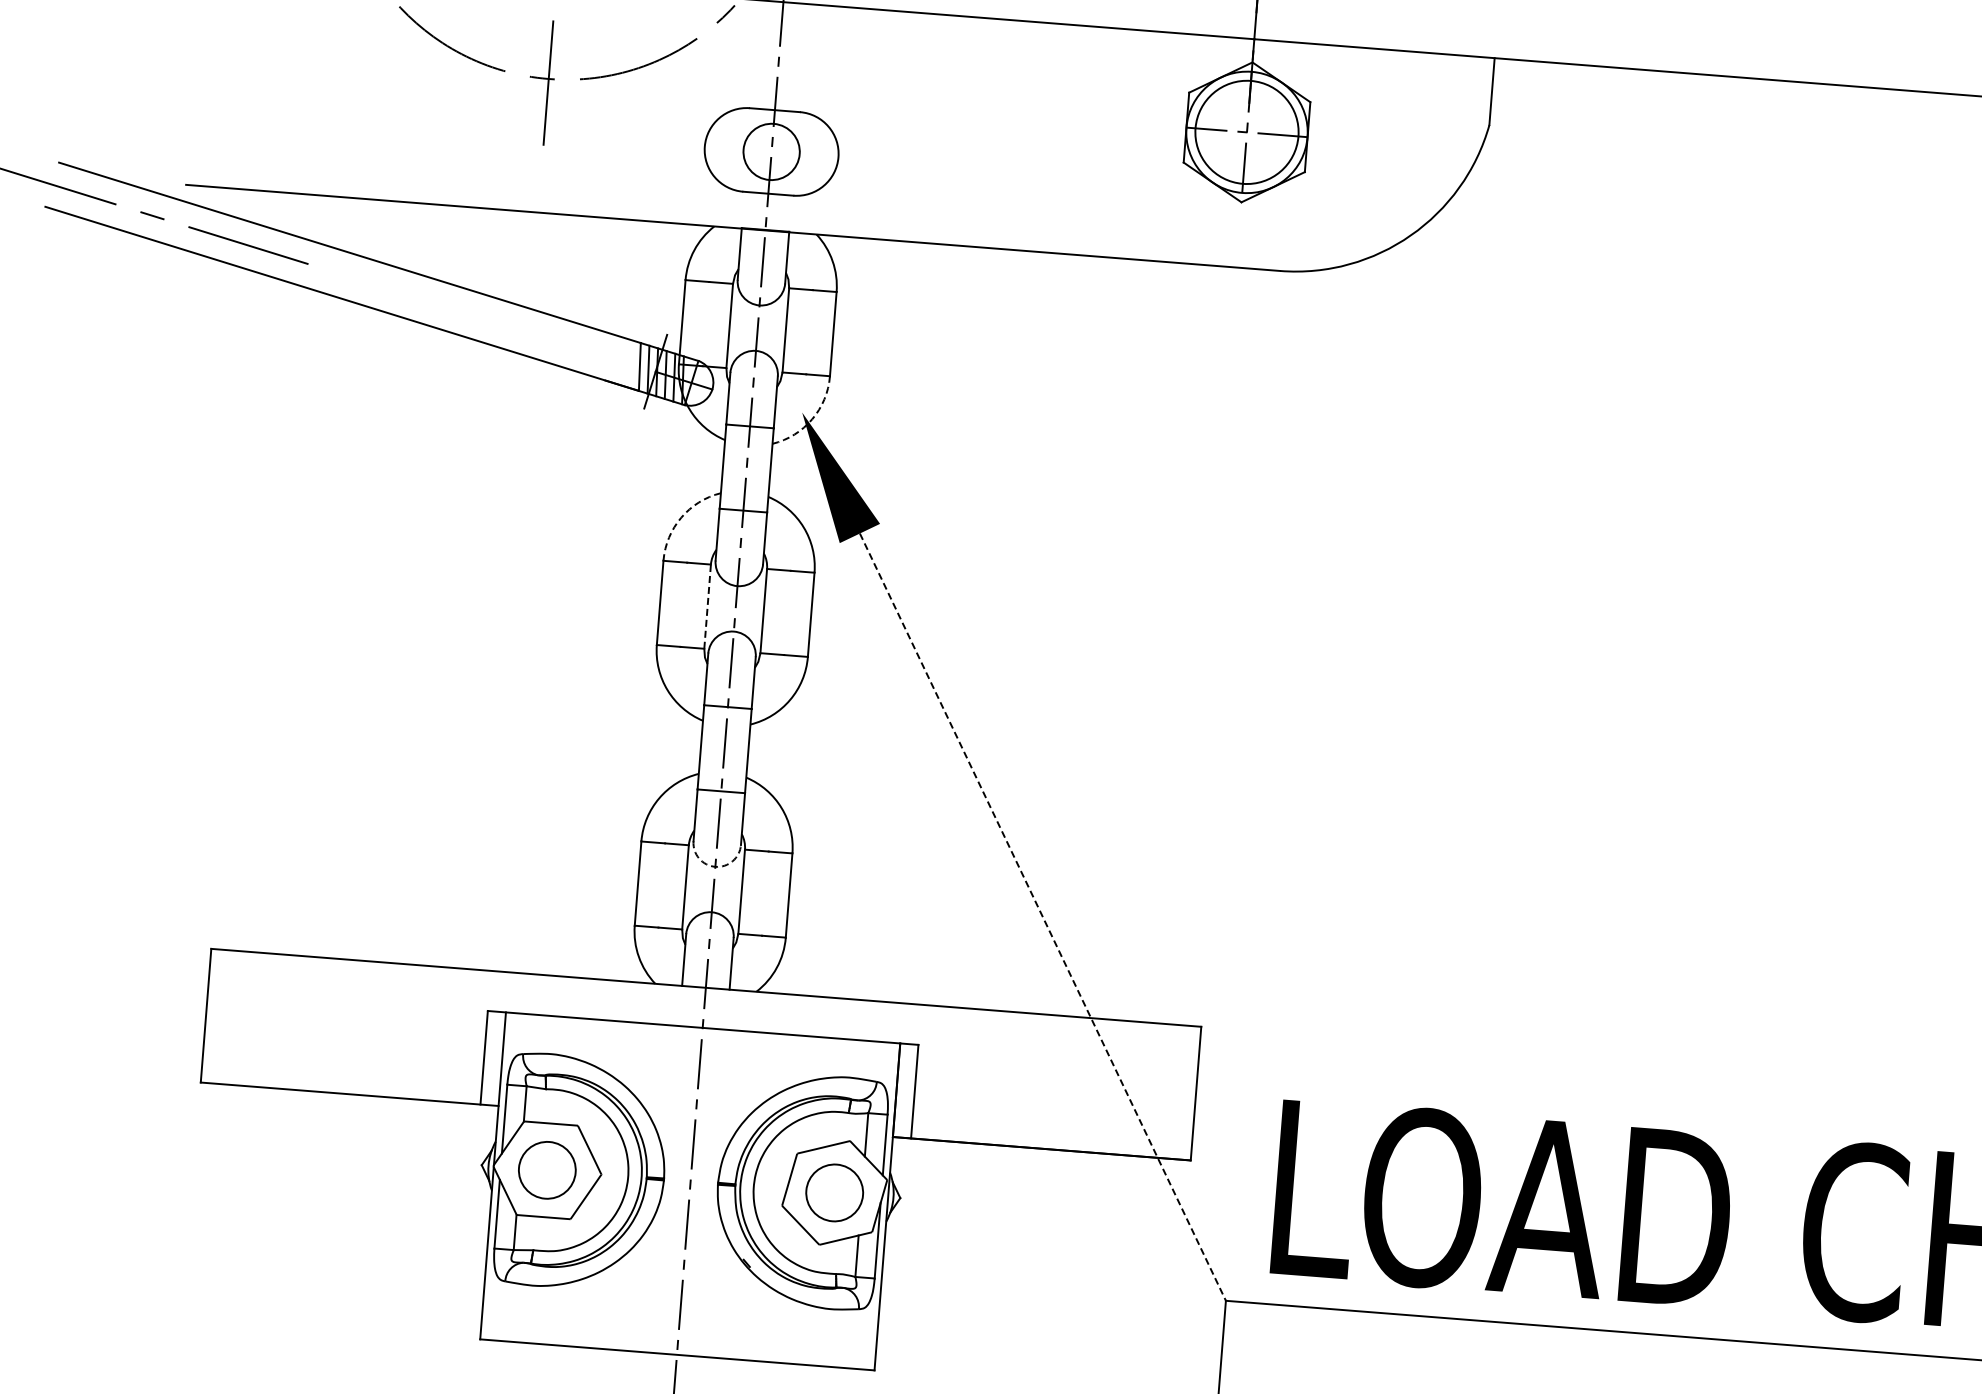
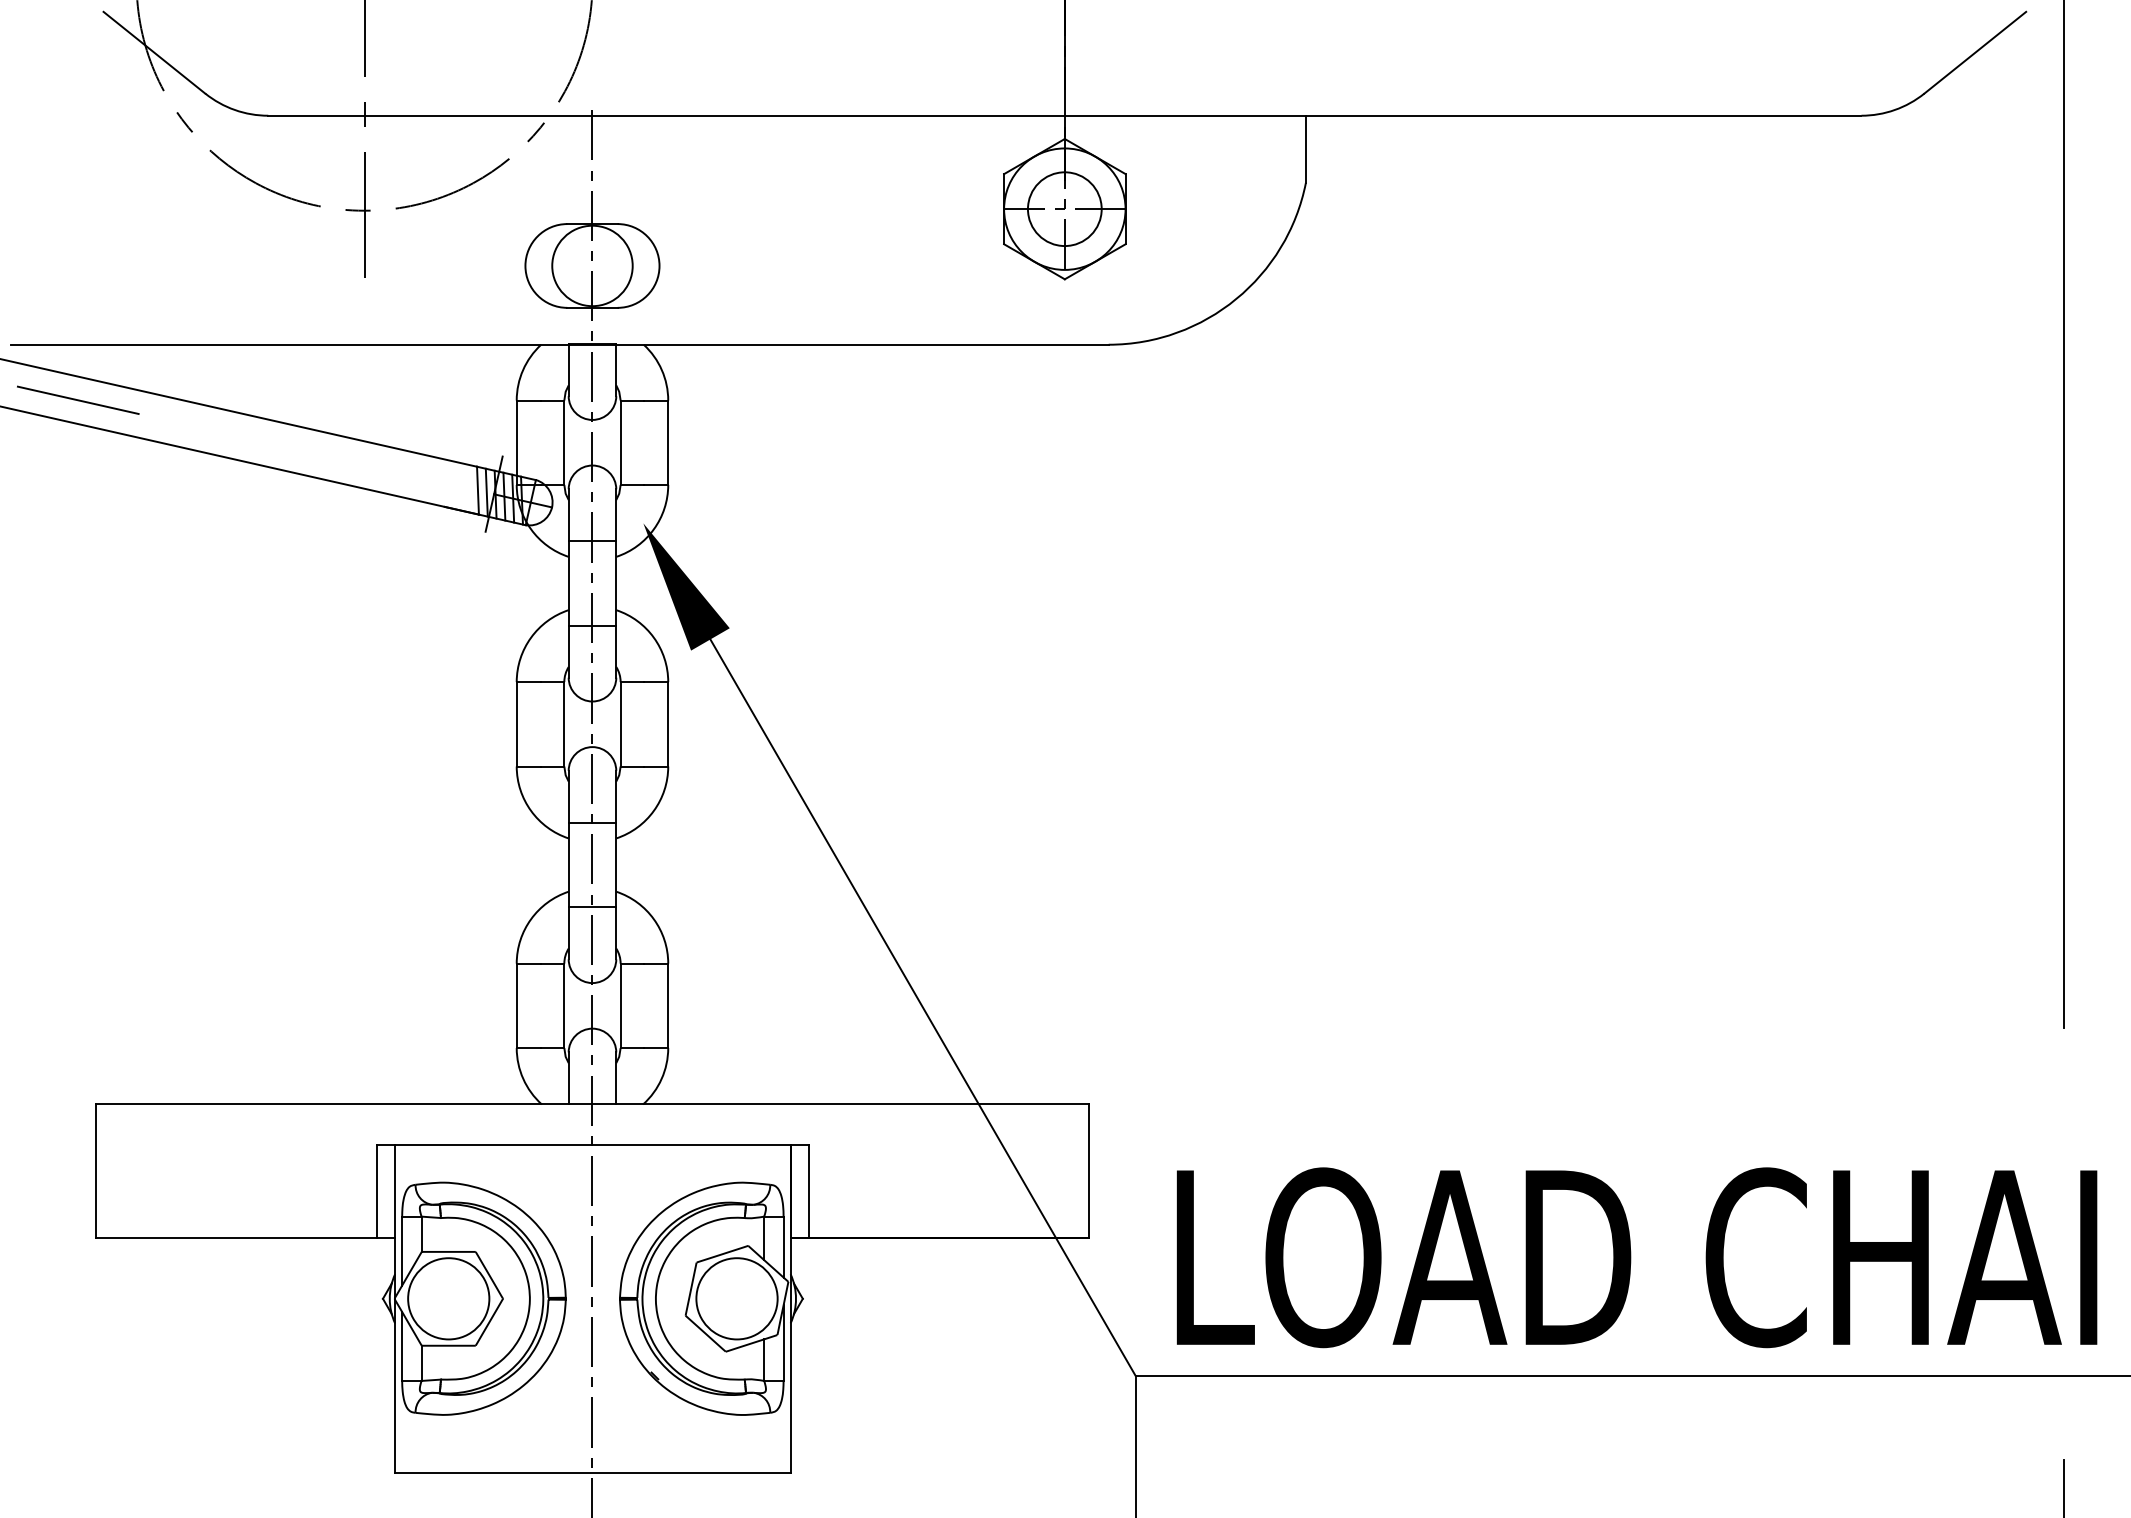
circle: (1246, 132) -> (1064, 209), size x0.71
circle: (771, 151) -> (592, 265), size x1.43
arc: (811, 419) -> (653, 529), dashed -> solid
arc: (681, 517) -> (531, 637), dashed -> solid
line: (707, 605) -> (564, 723), dashed -> solid
arc: (715, 867) -> (592, 983), dashed -> solid
line: (1043, 917) -> (923, 1007), dashed -> solid
circle: (547, 1170) -> (448, 1298), size x1.43
circle: (834, 1192) -> (736, 1298), size x1.43

